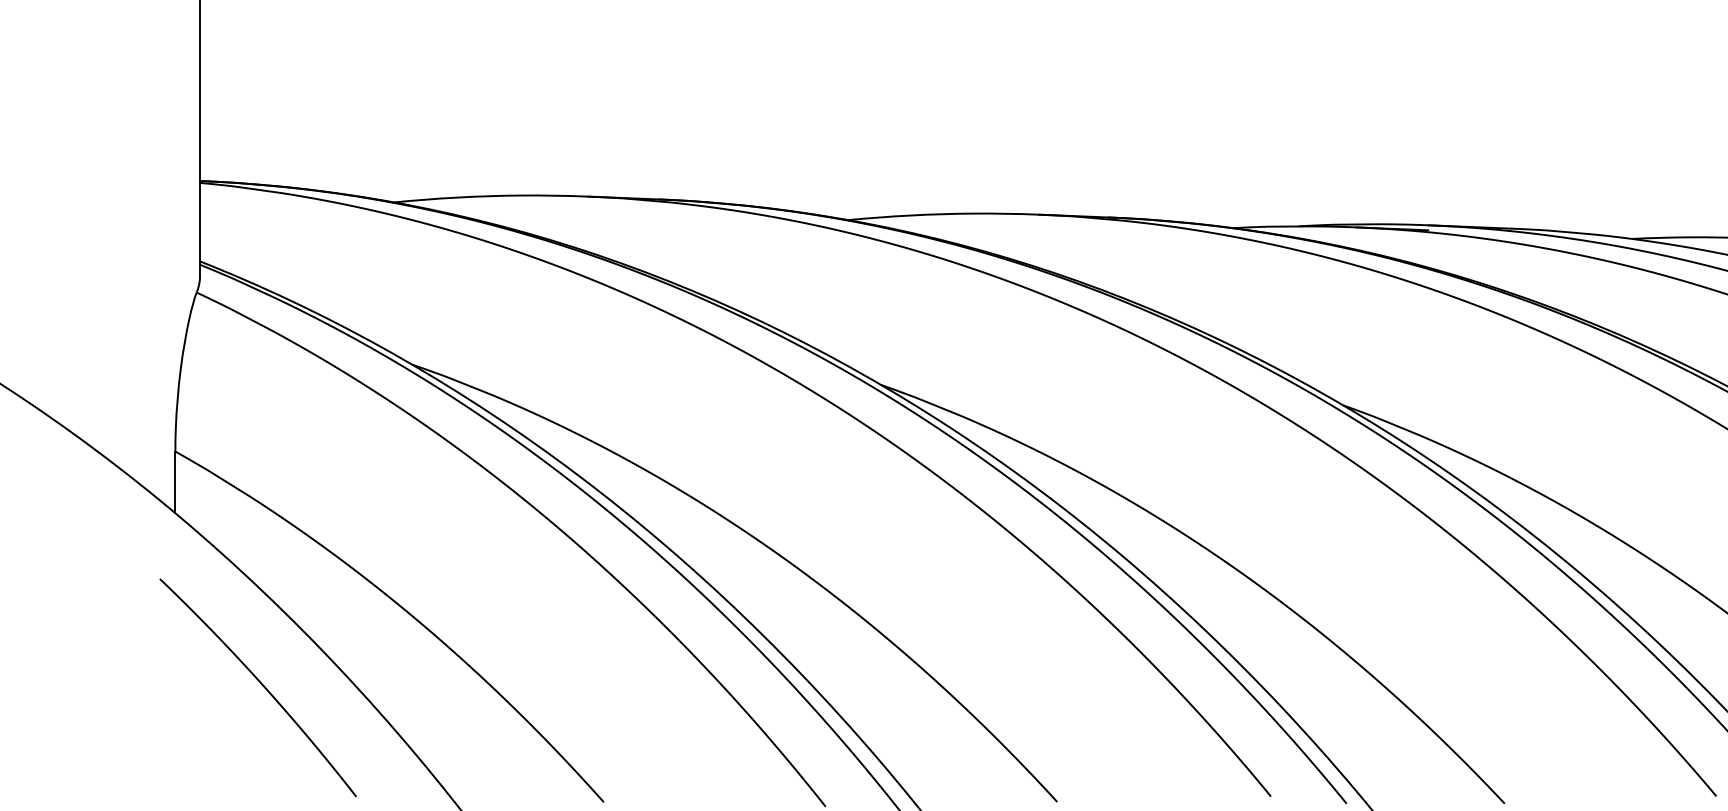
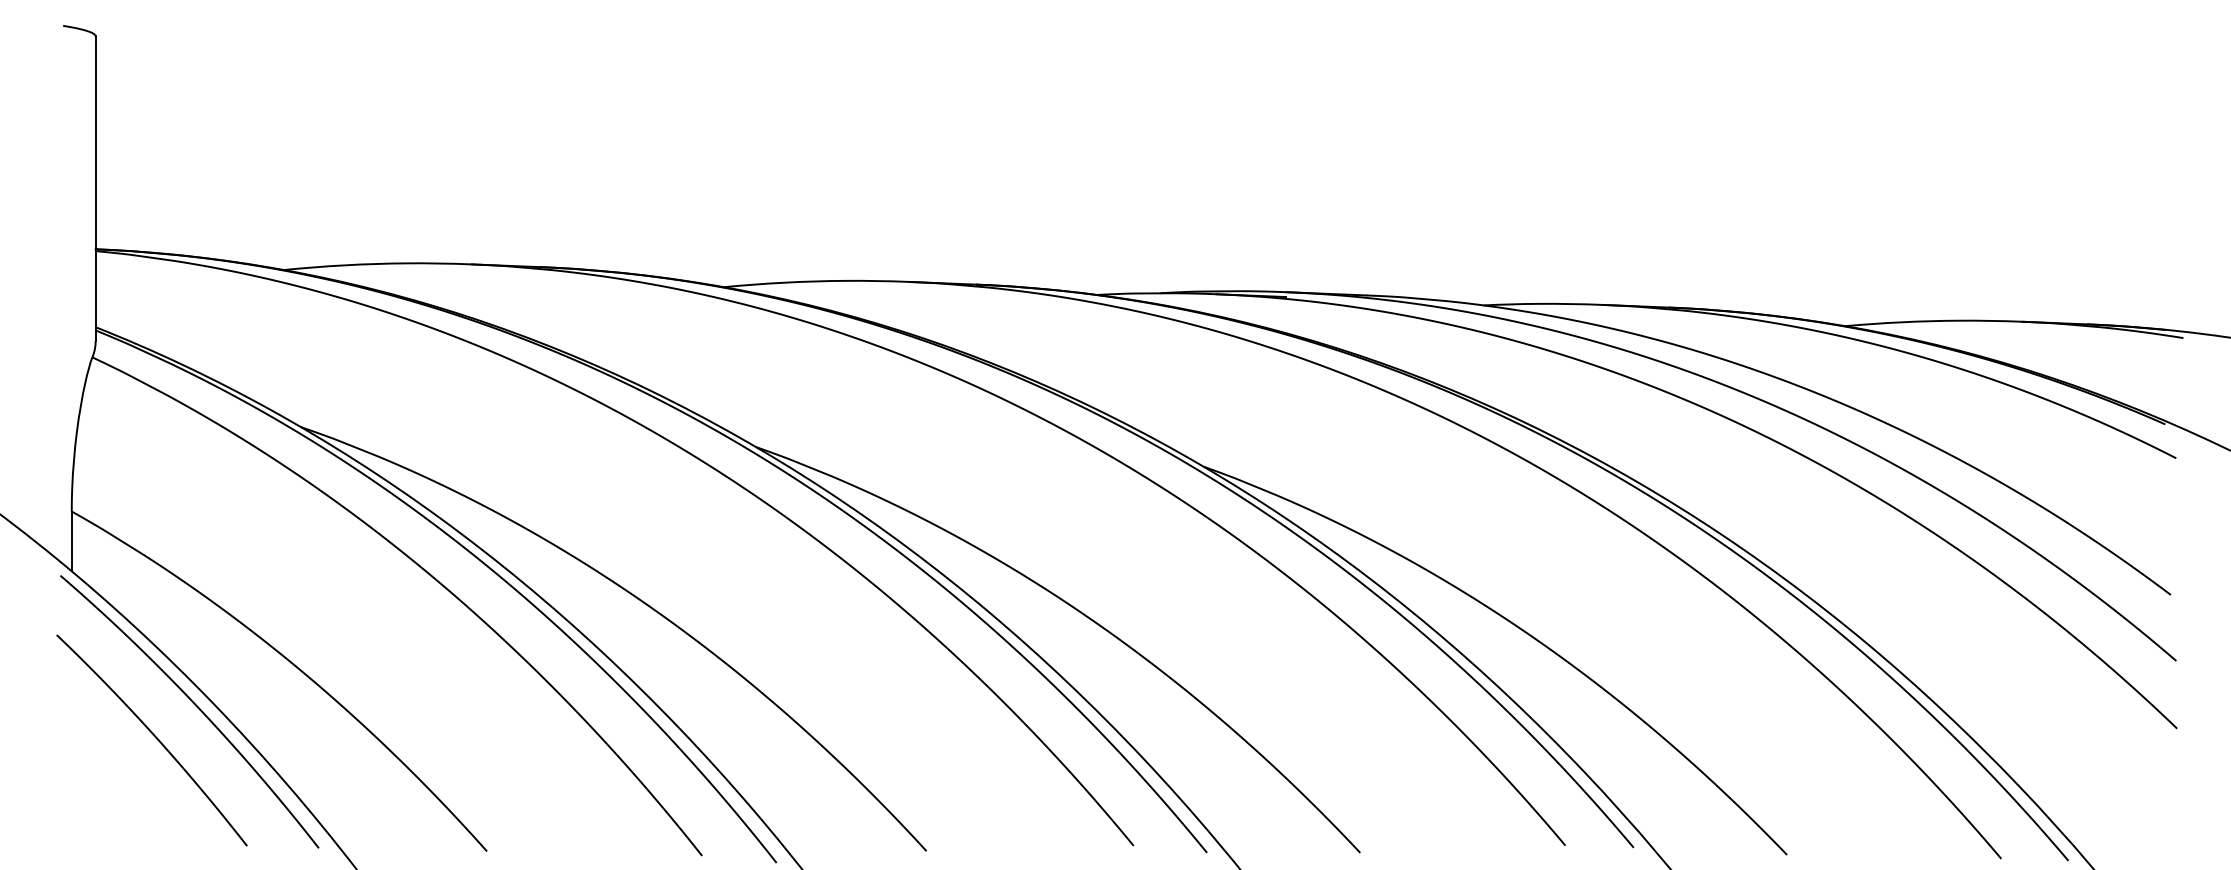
curve: (302, 651) -> (194, 705), added

